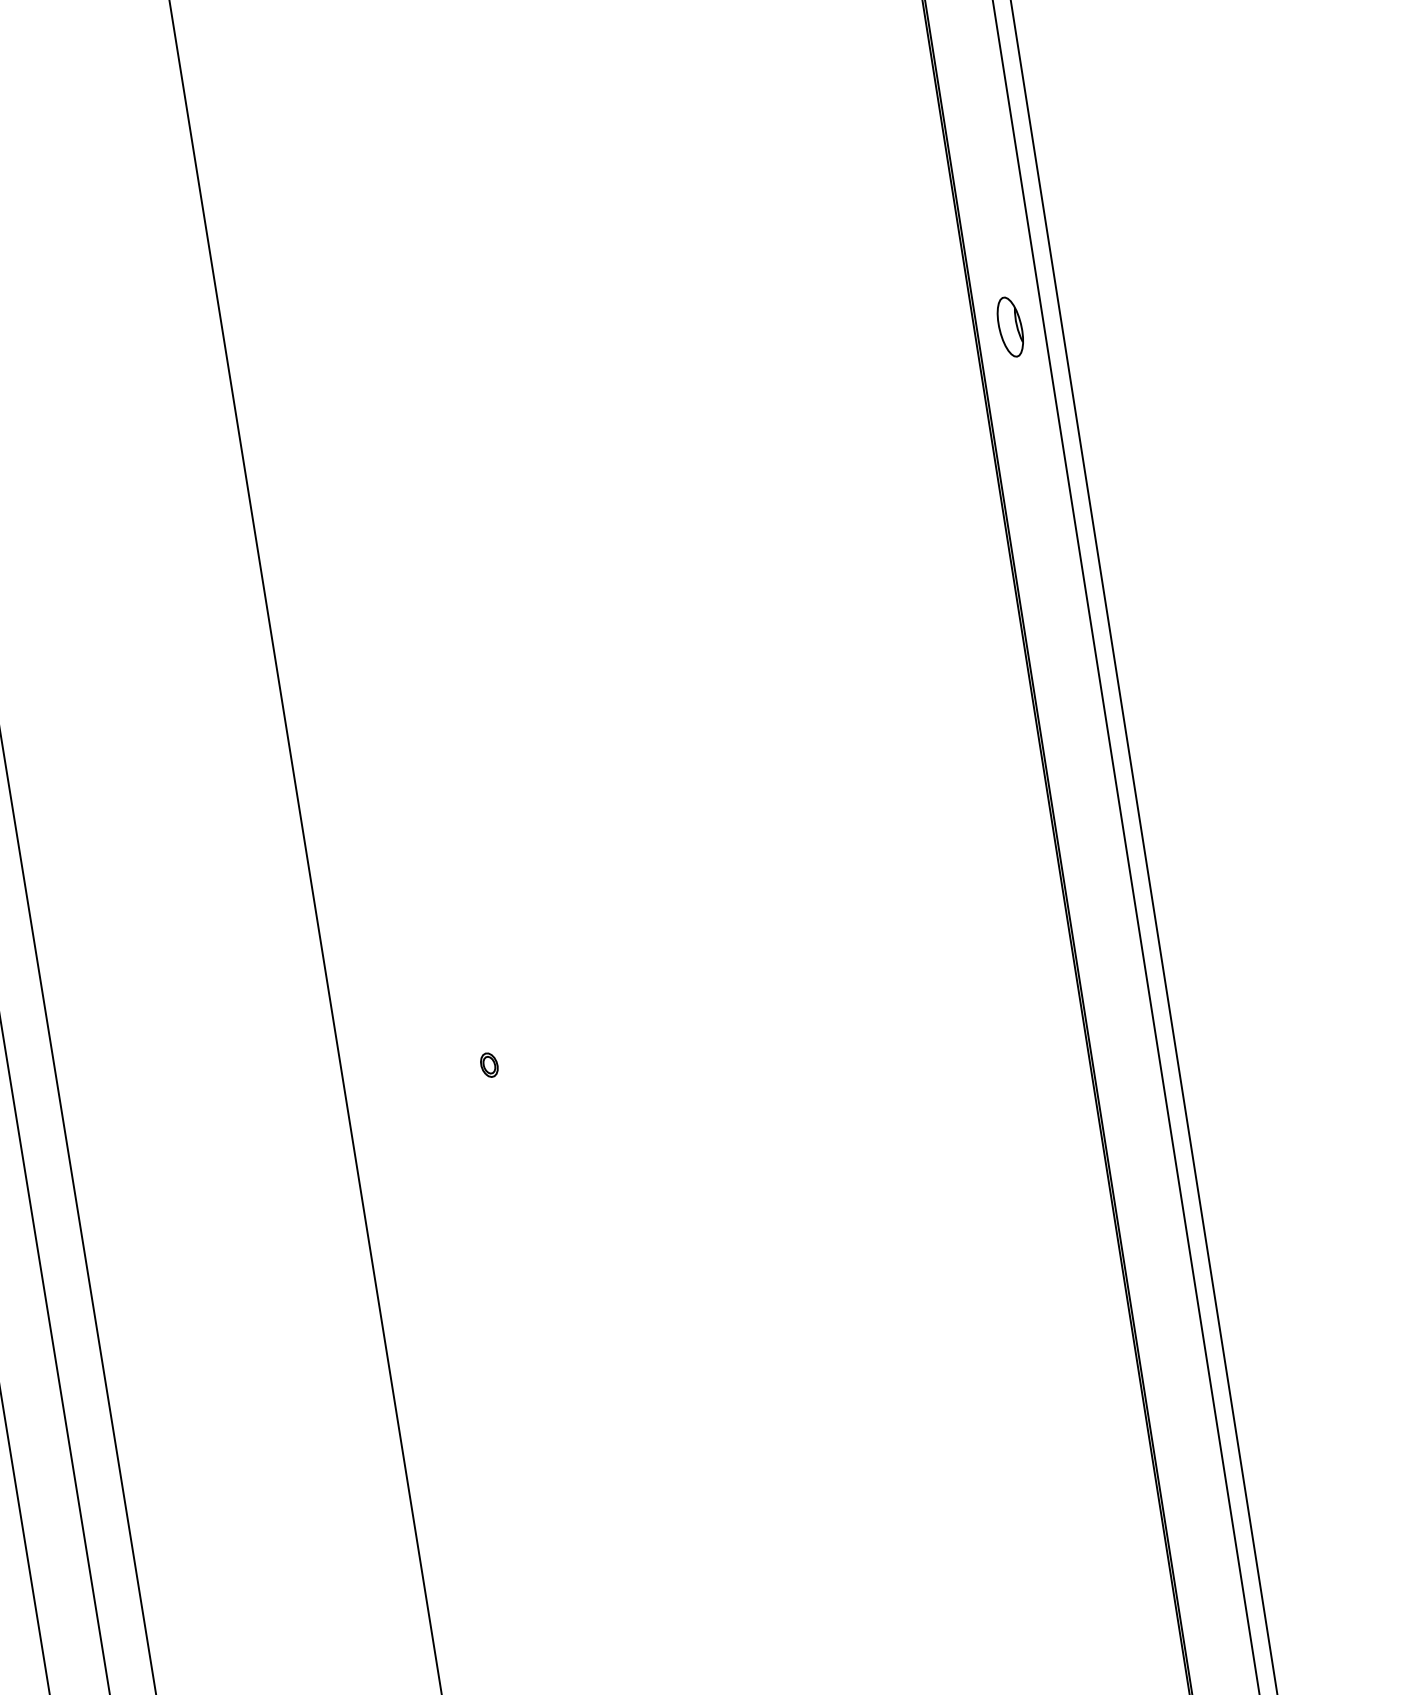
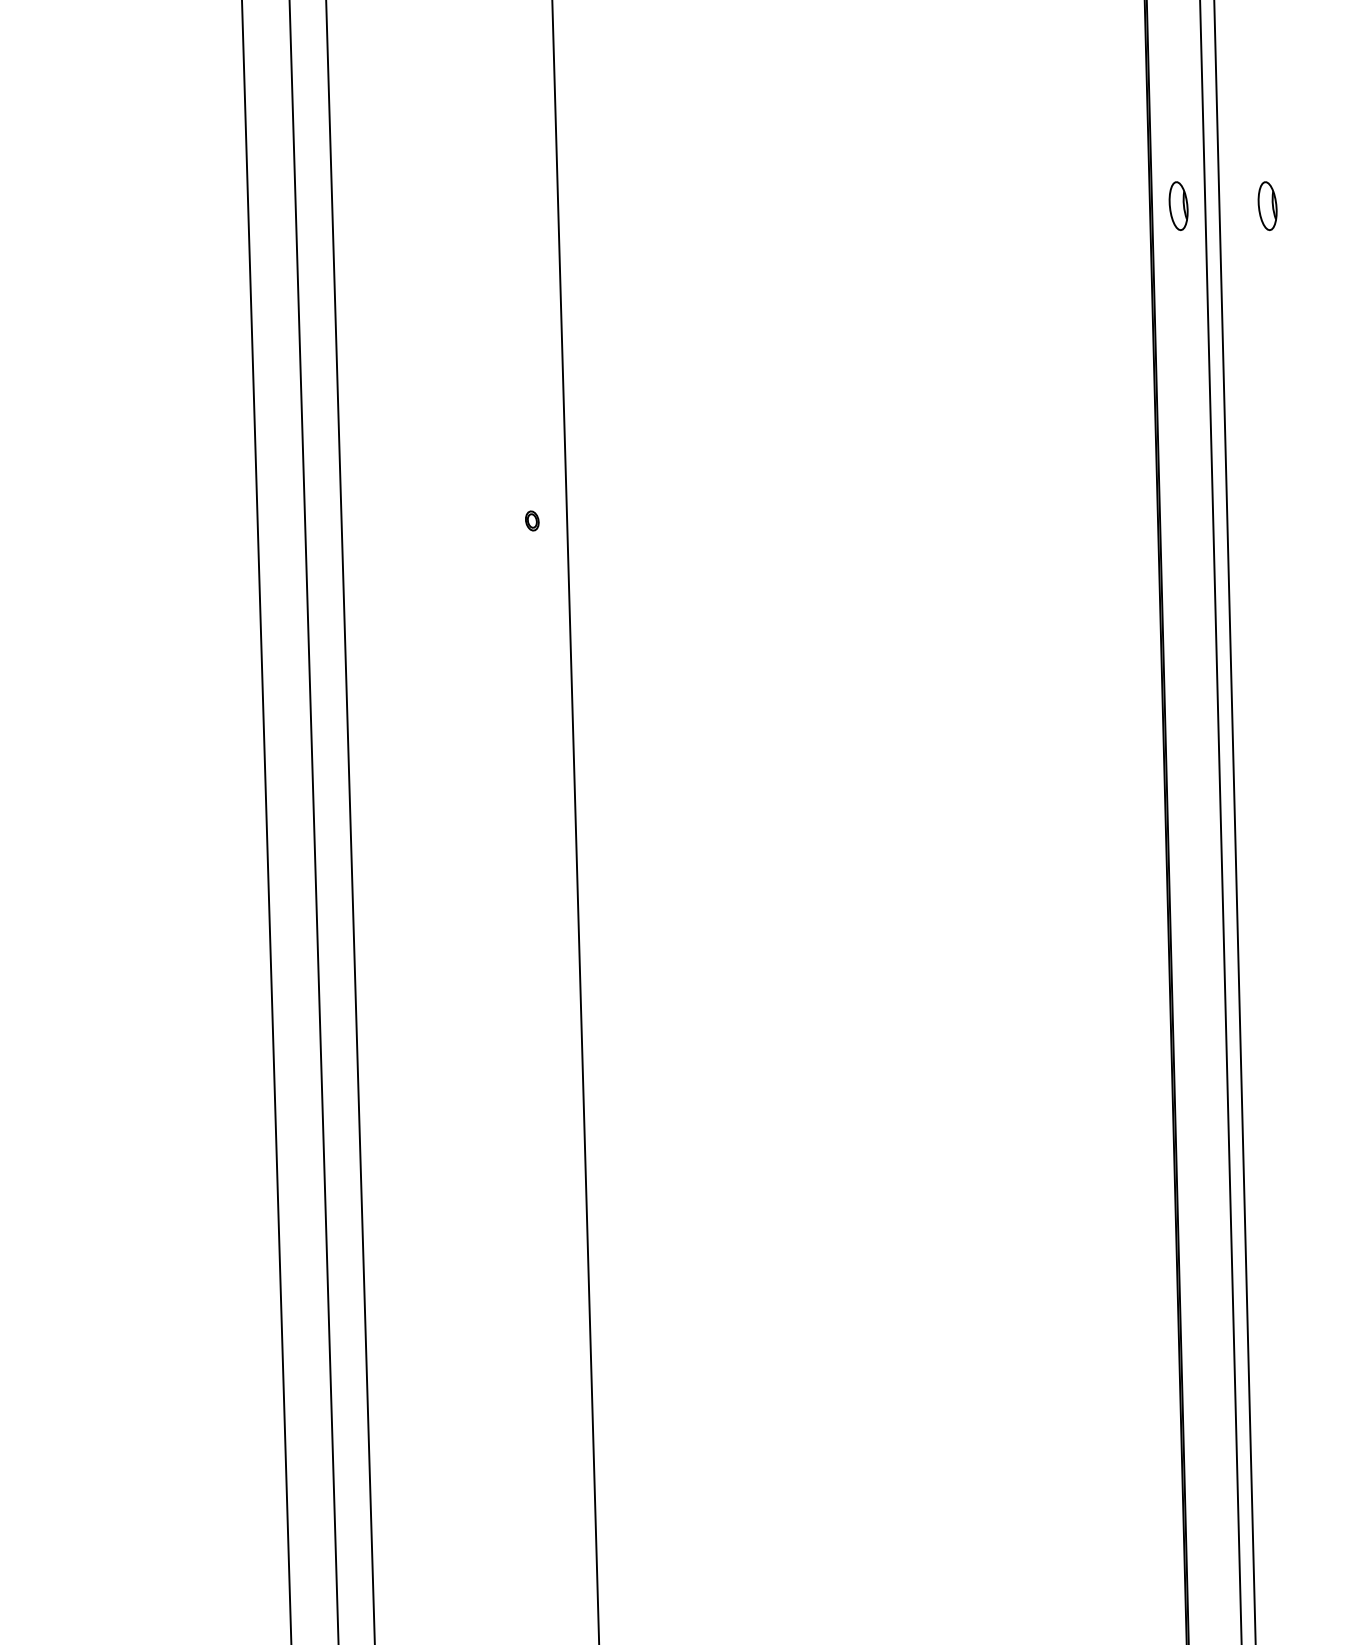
part: (1120, 311) -> (1267, 205), added
part: (489, 1064) -> (532, 520), moved

